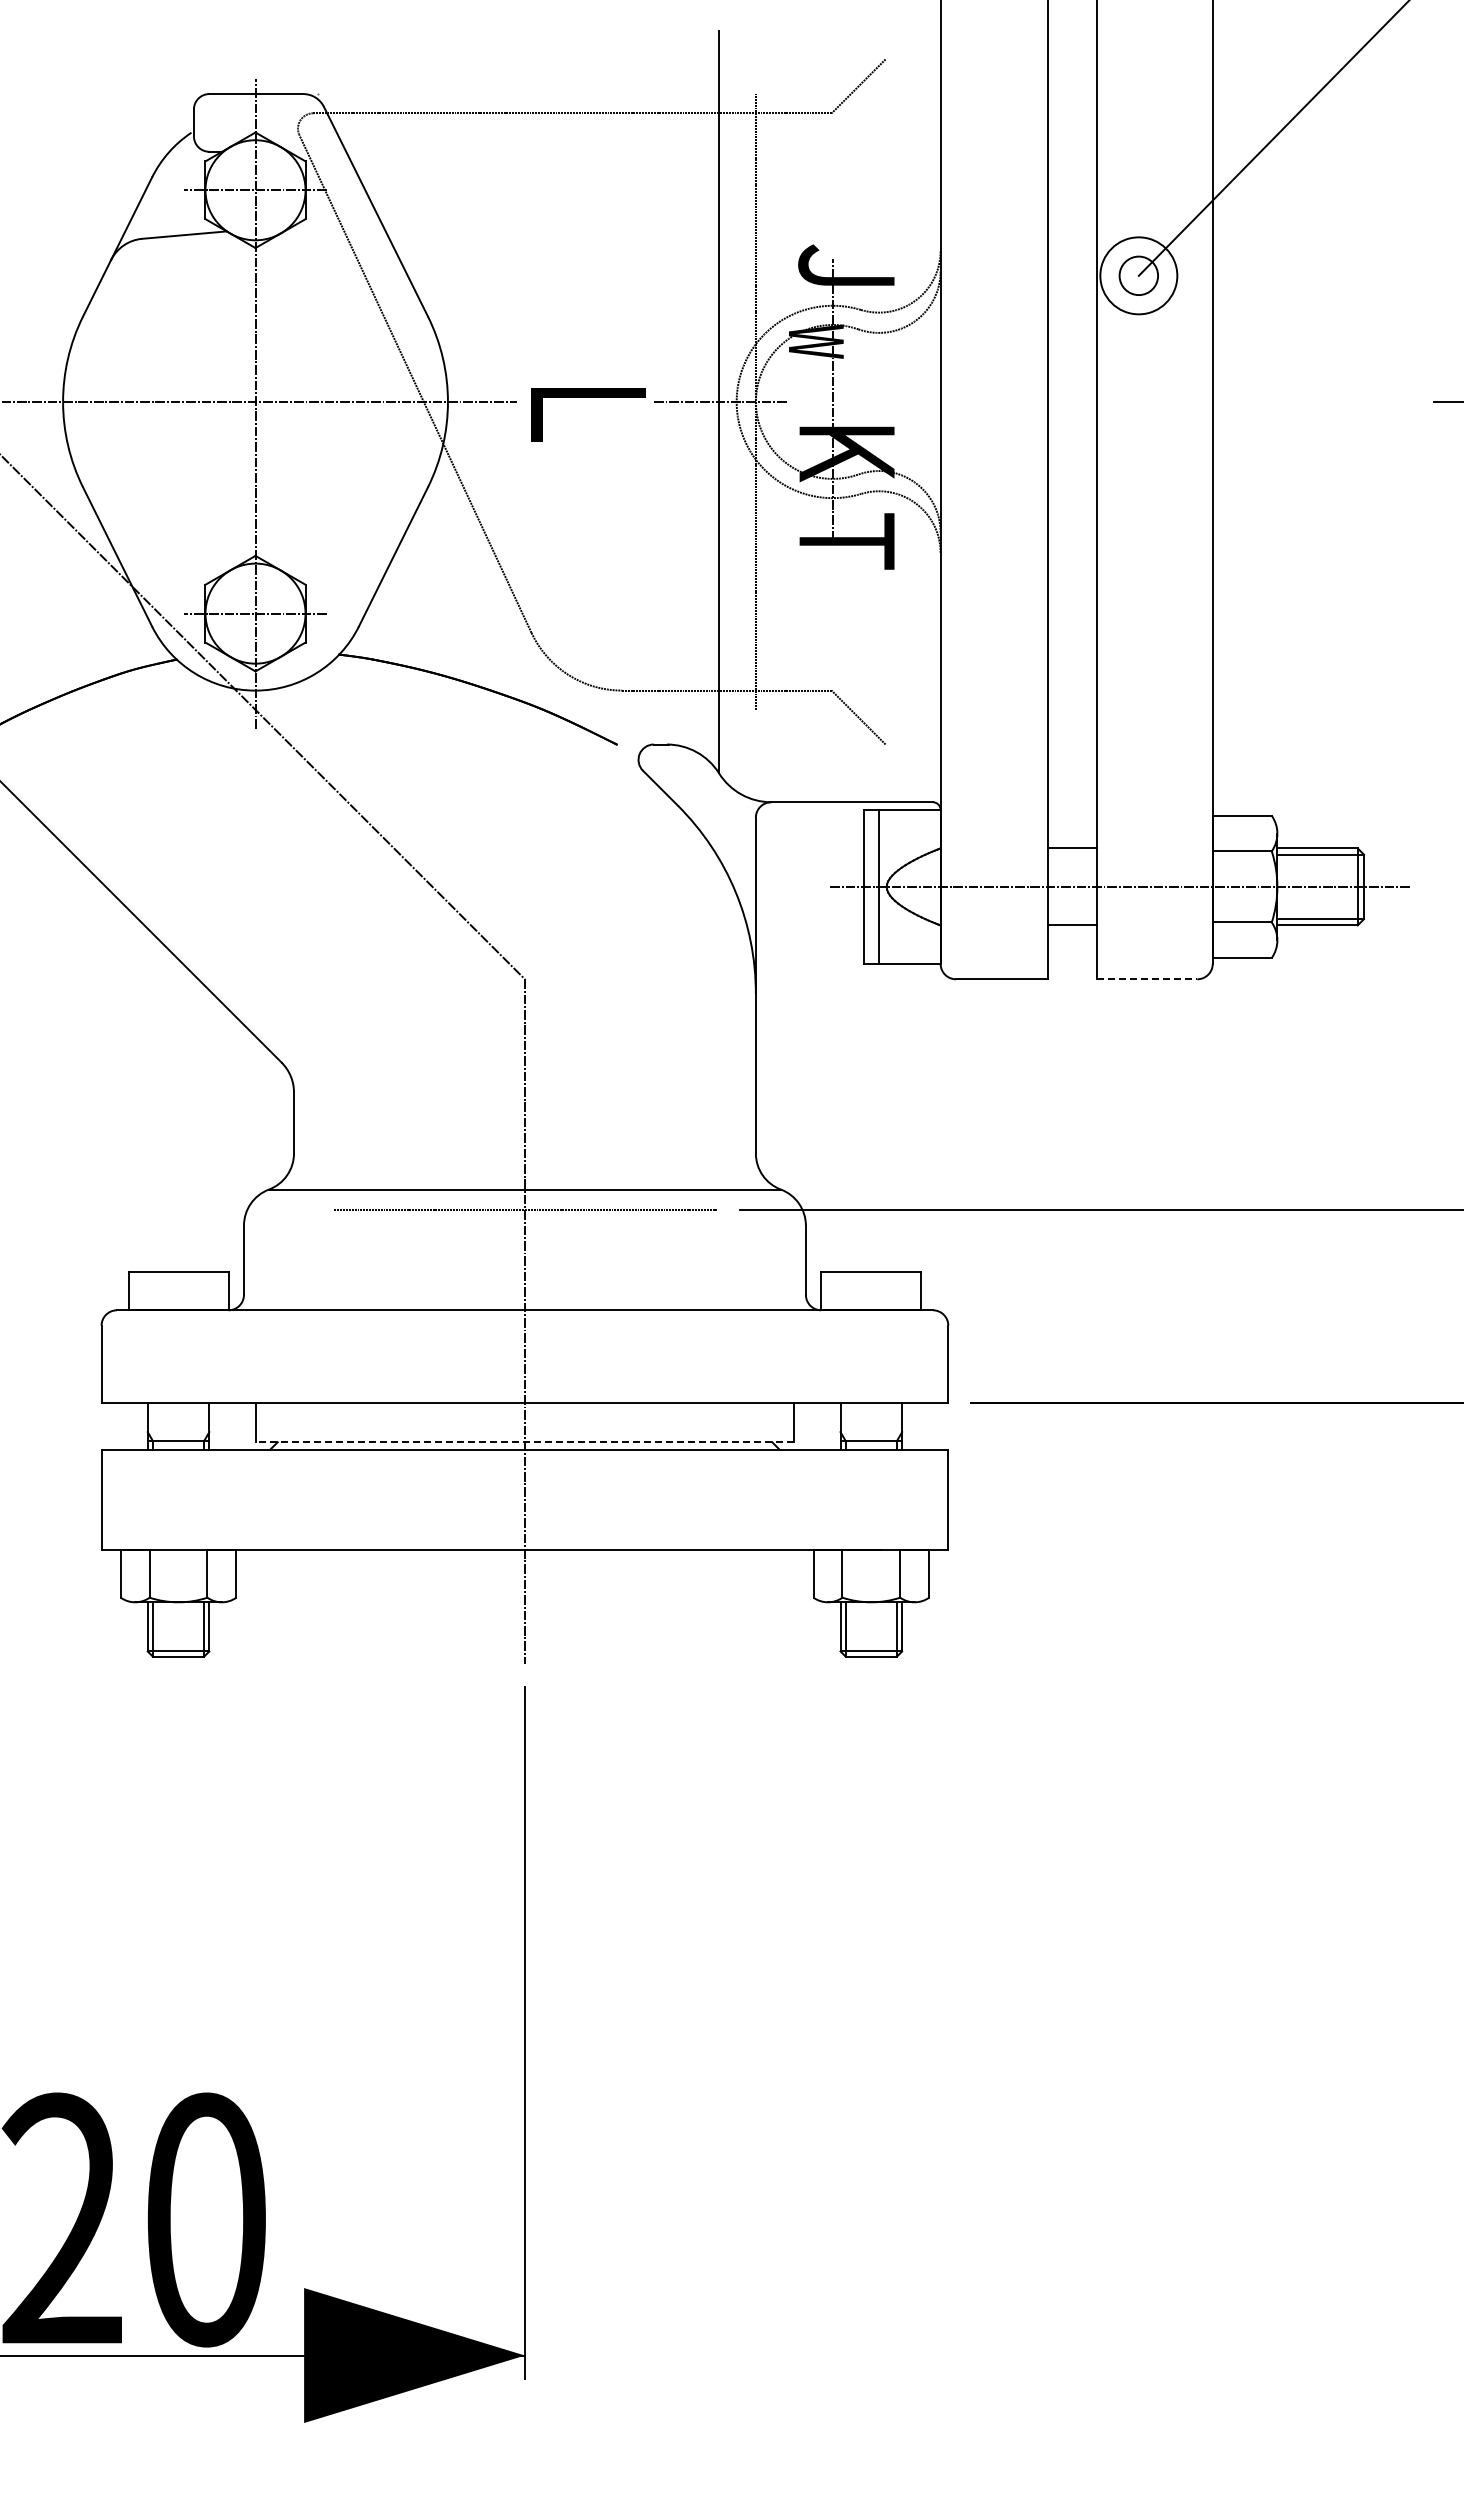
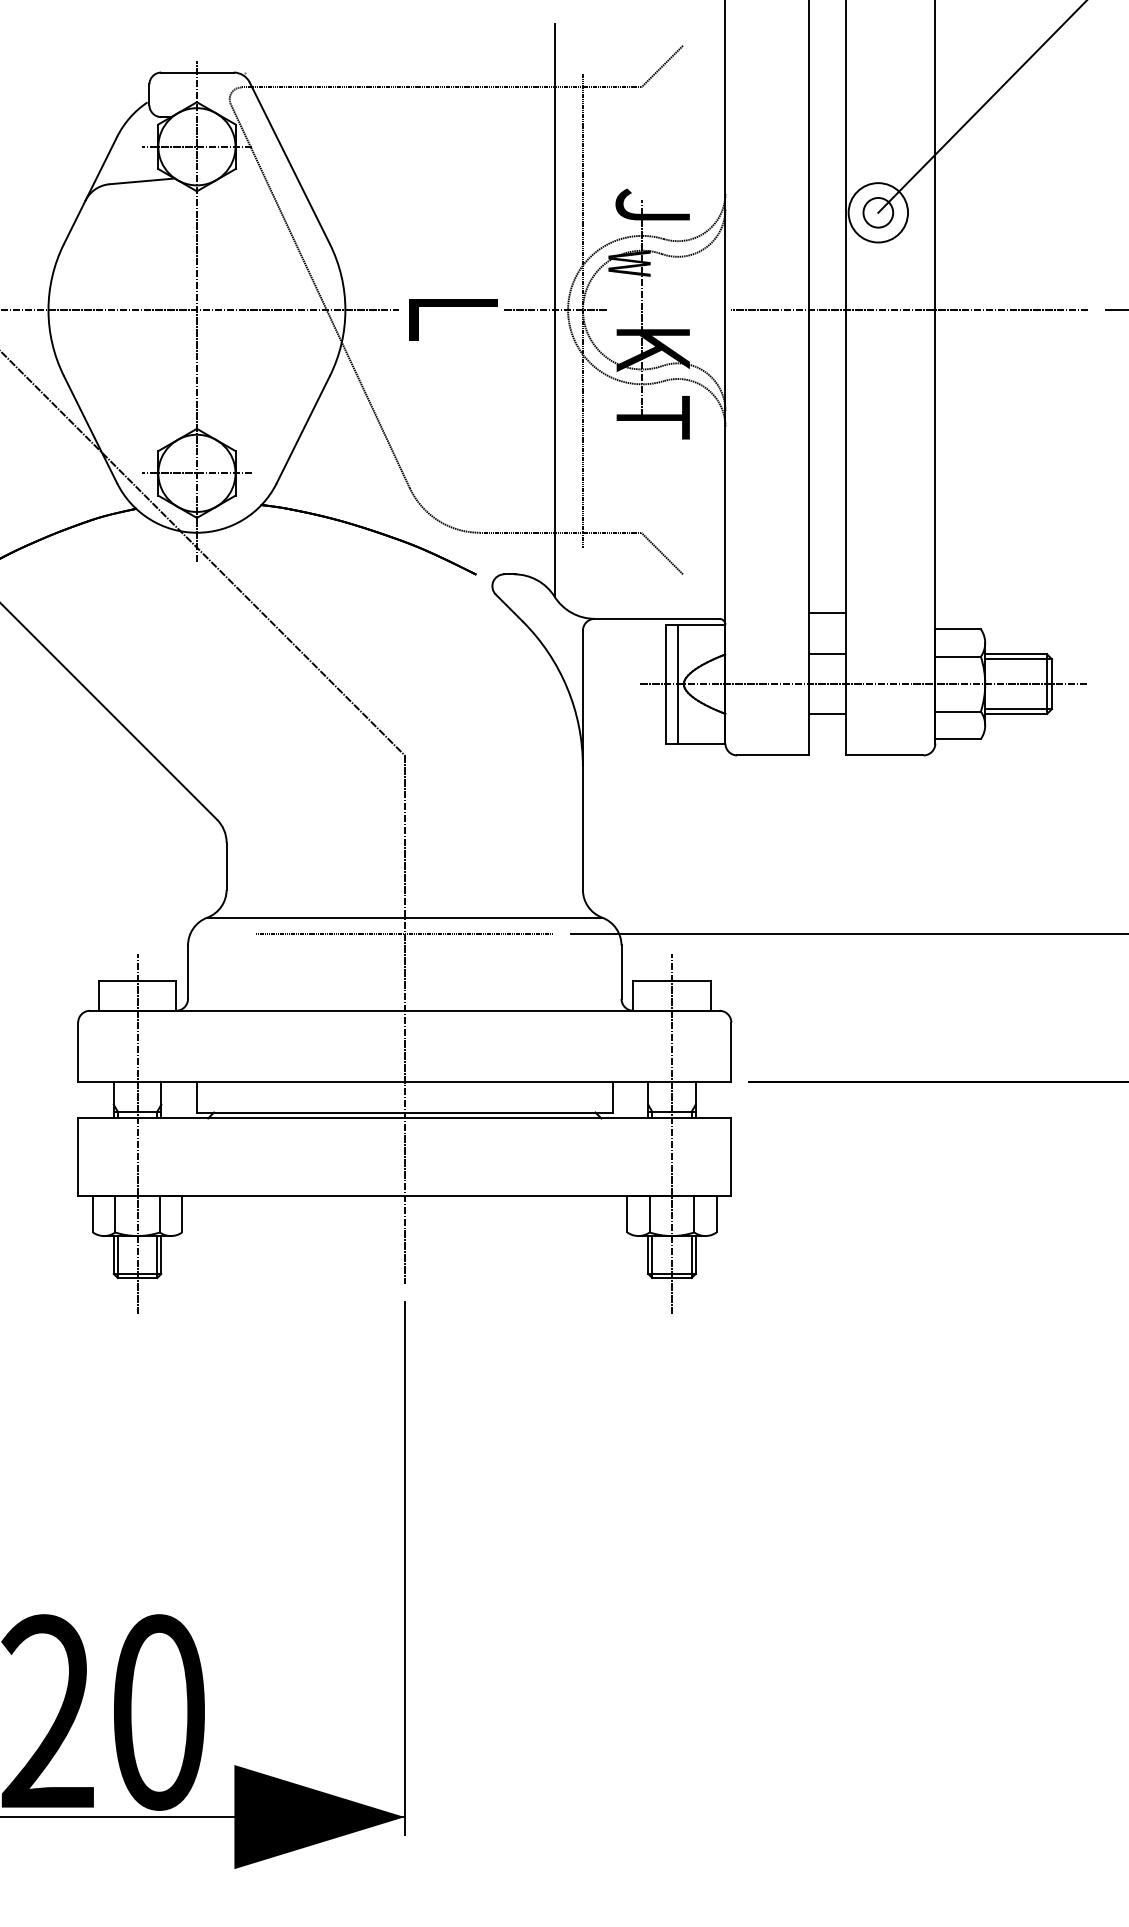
line: (1179, 401) -> (909, 309), added
line: (1072, 794) -> (827, 612), added
line: (1147, 979) -> (885, 755), dashed -> solid
line: (524, 1442) -> (404, 1112), dashed -> solid
line: (178, 1470) -> (137, 1134), added
line: (871, 1470) -> (672, 1134), added

